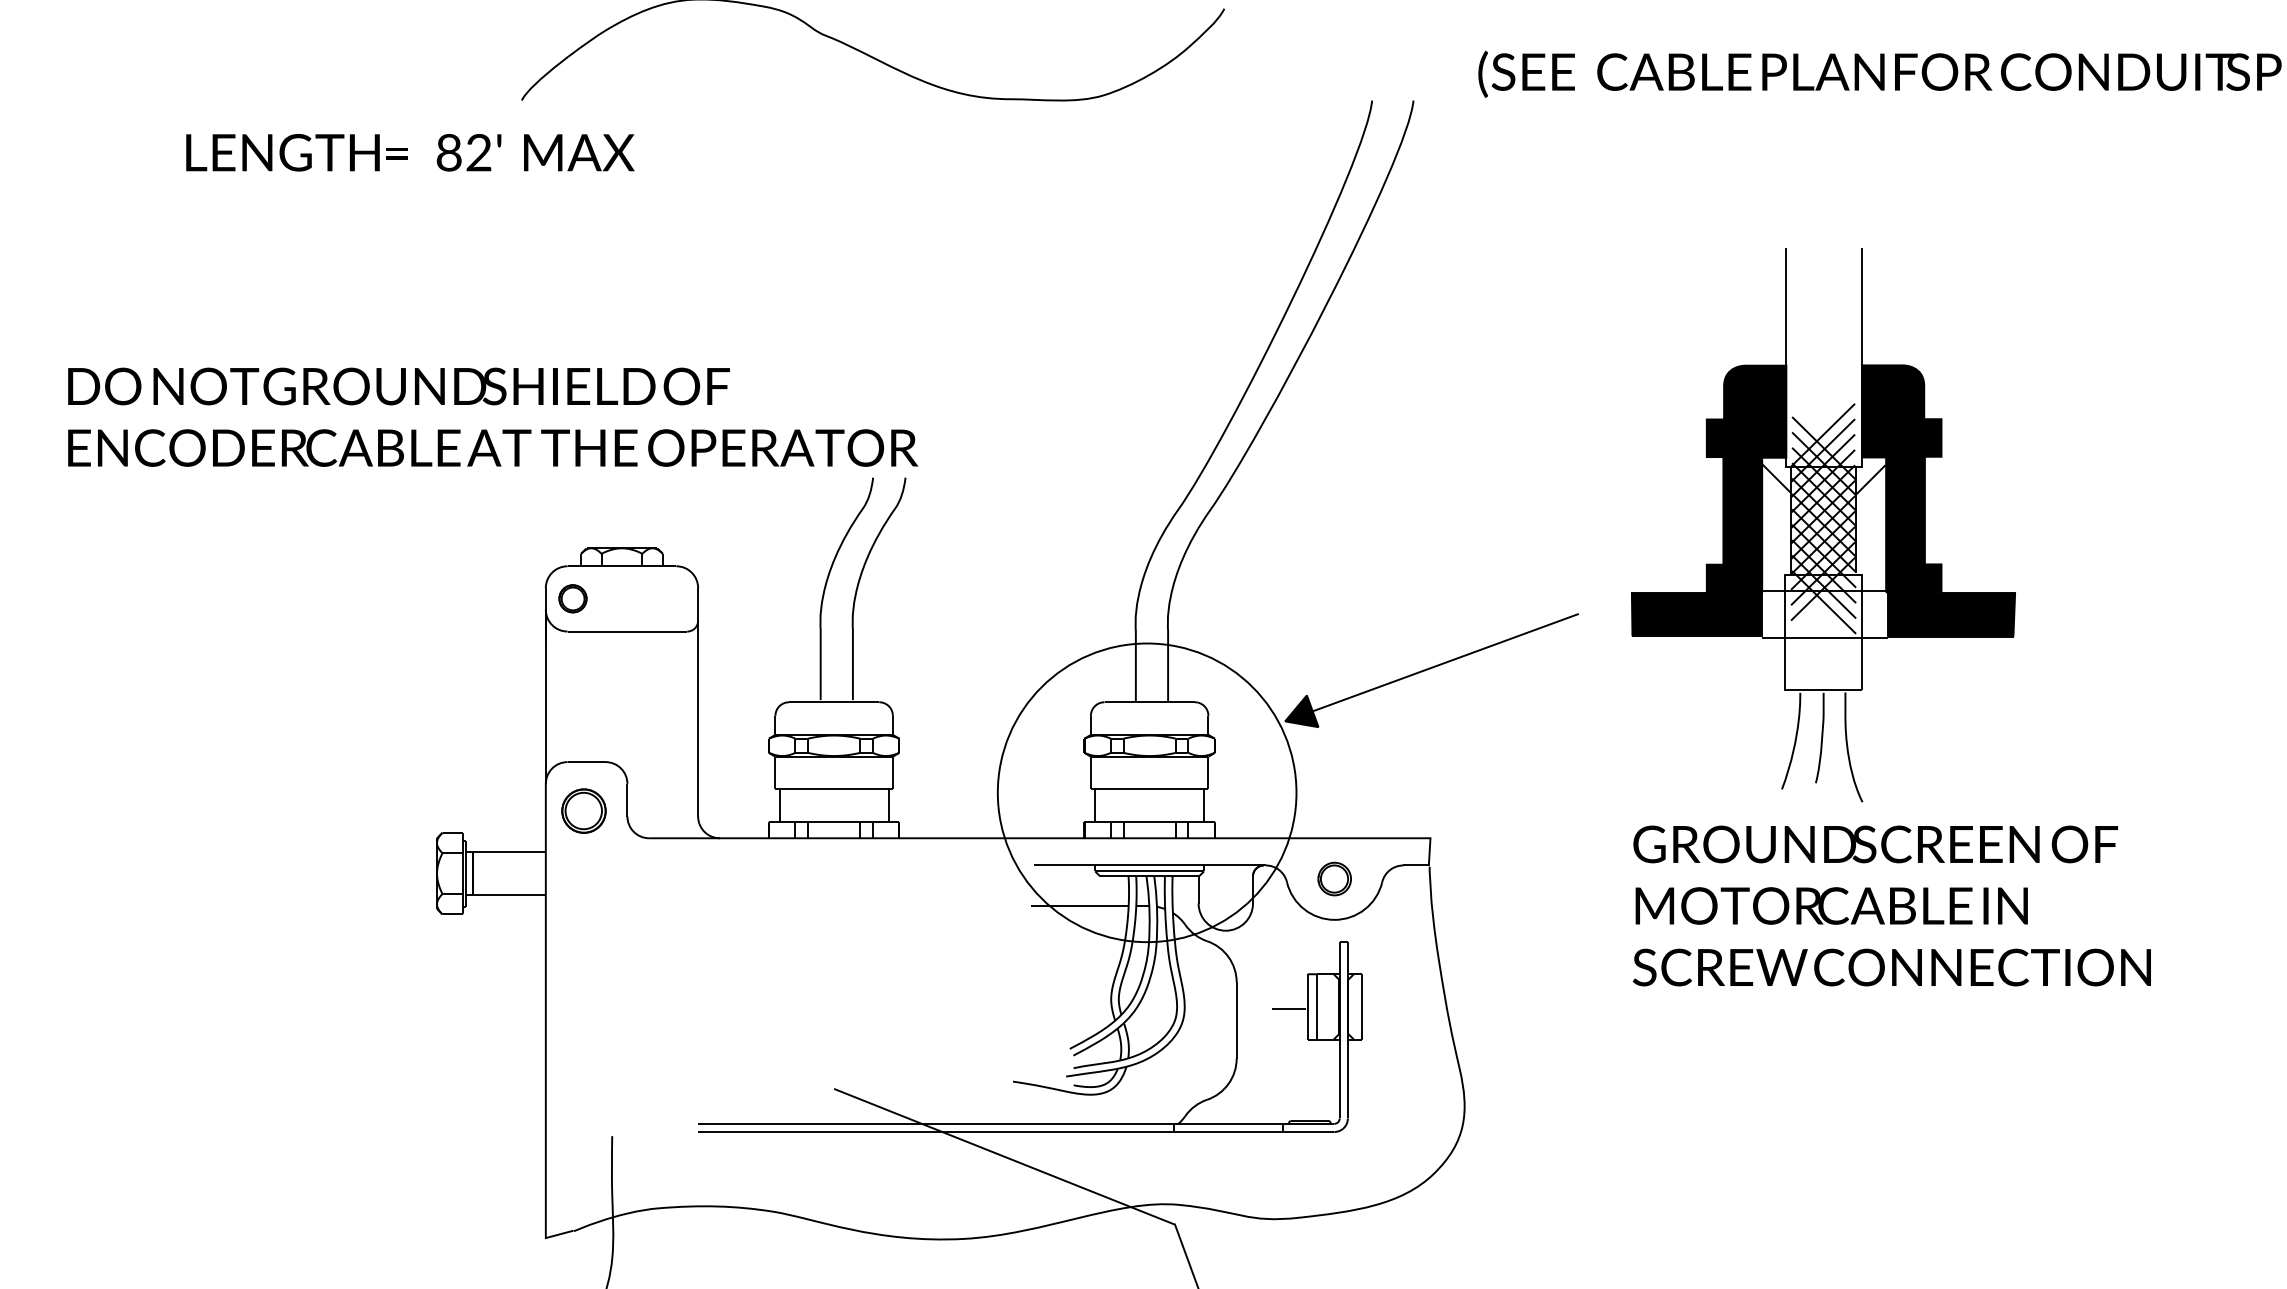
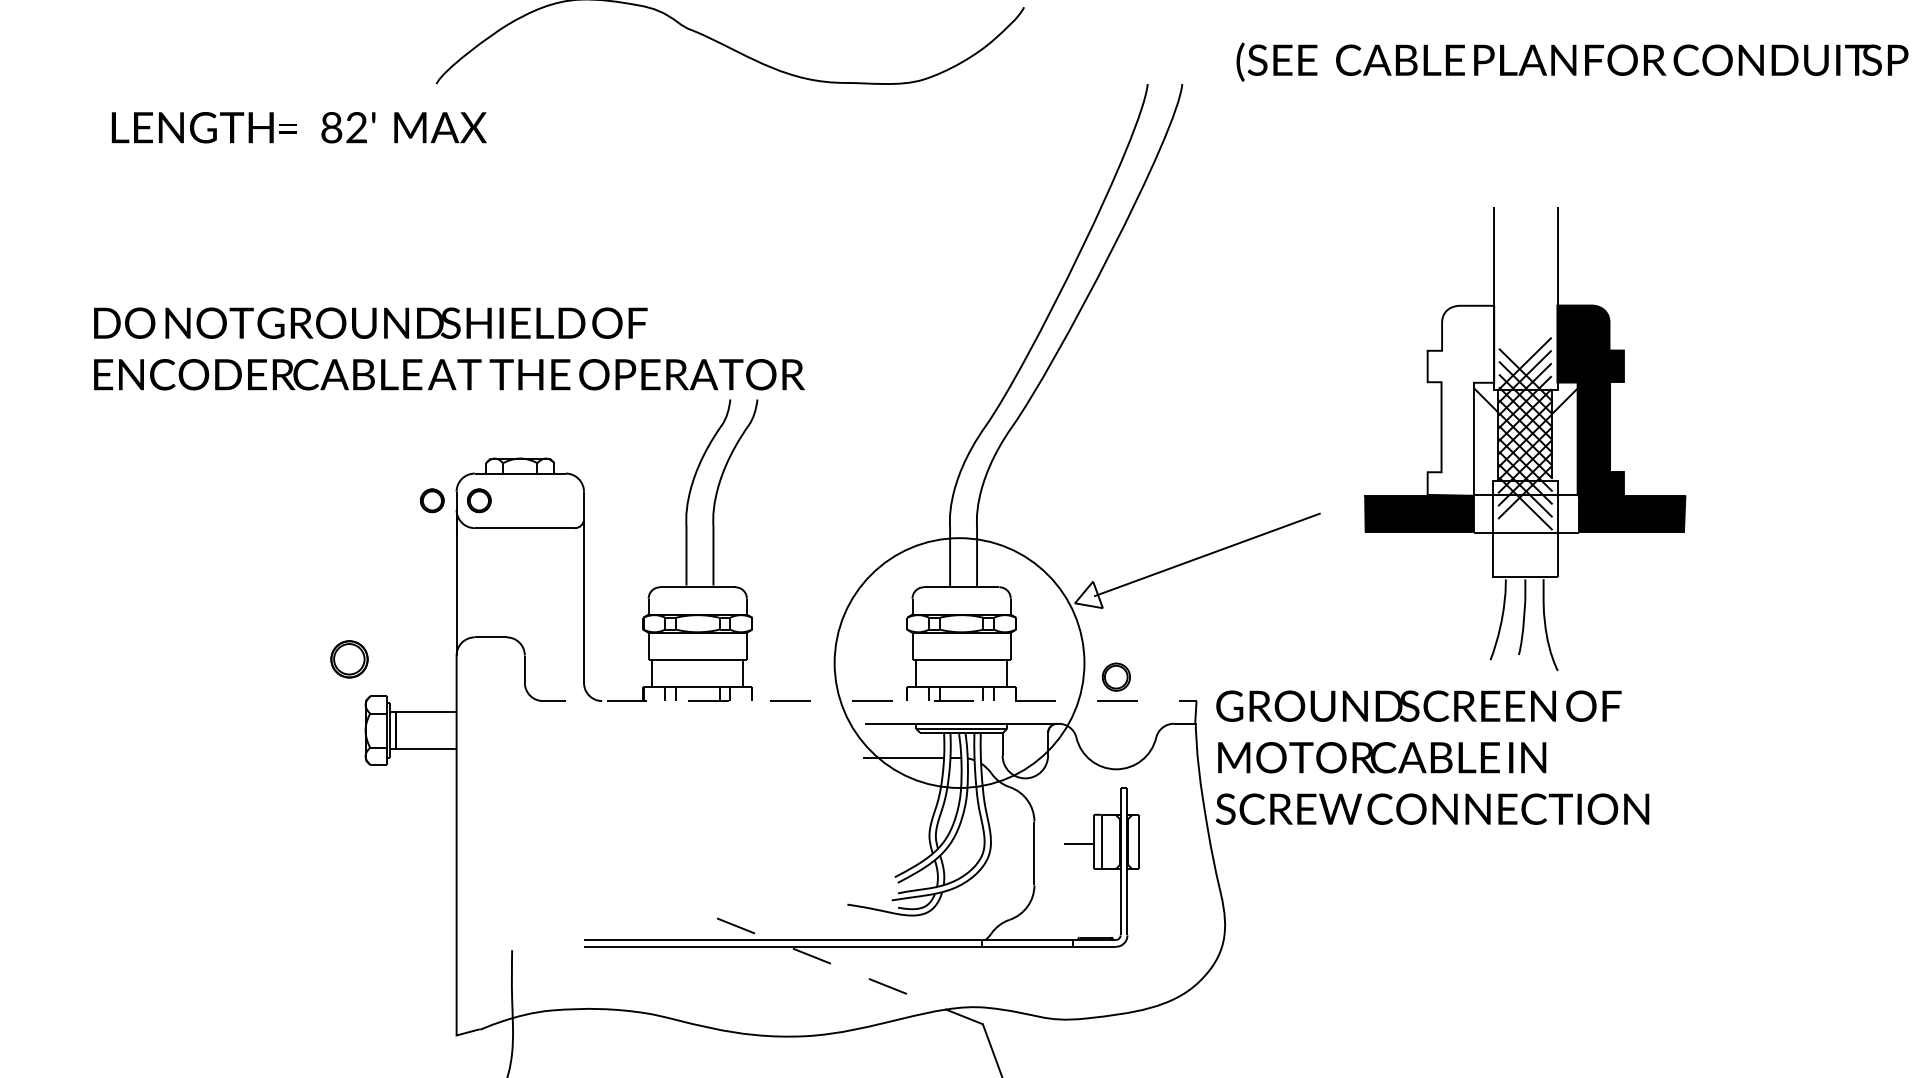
text: (409, 152) -> (298, 127), moved
text: (493, 416) -> (449, 348), moved
fill: (1746, 478) -> (1460, 400), removed
part: (517, 598) -> (432, 500), added
fill: (1301, 710) -> (1088, 594), removed
part: (583, 811) -> (349, 659), moved
line: (1053, 838) -> (881, 701), solid -> dashed
part: (1333, 878) -> (1115, 676), moved
text: (1891, 905) -> (1432, 757), moved
line: (1003, 1156) -> (839, 967), solid -> dashed

